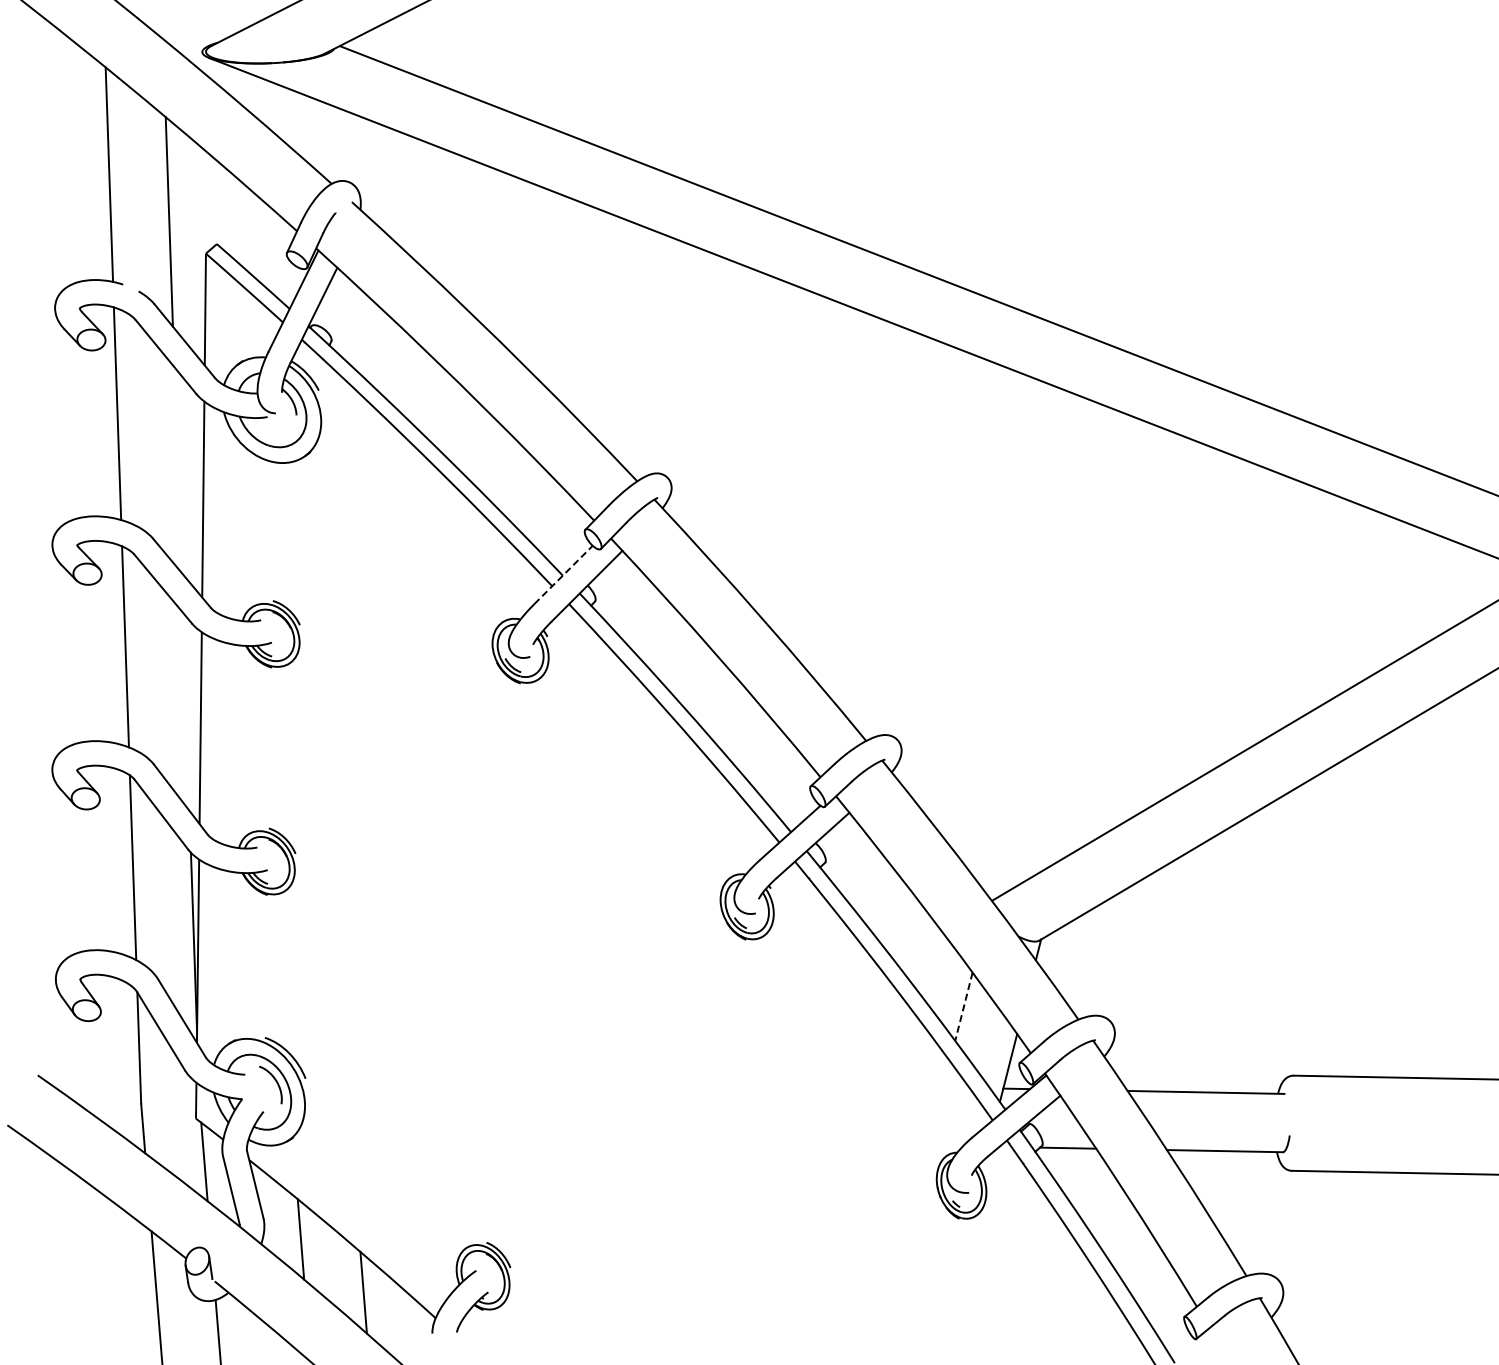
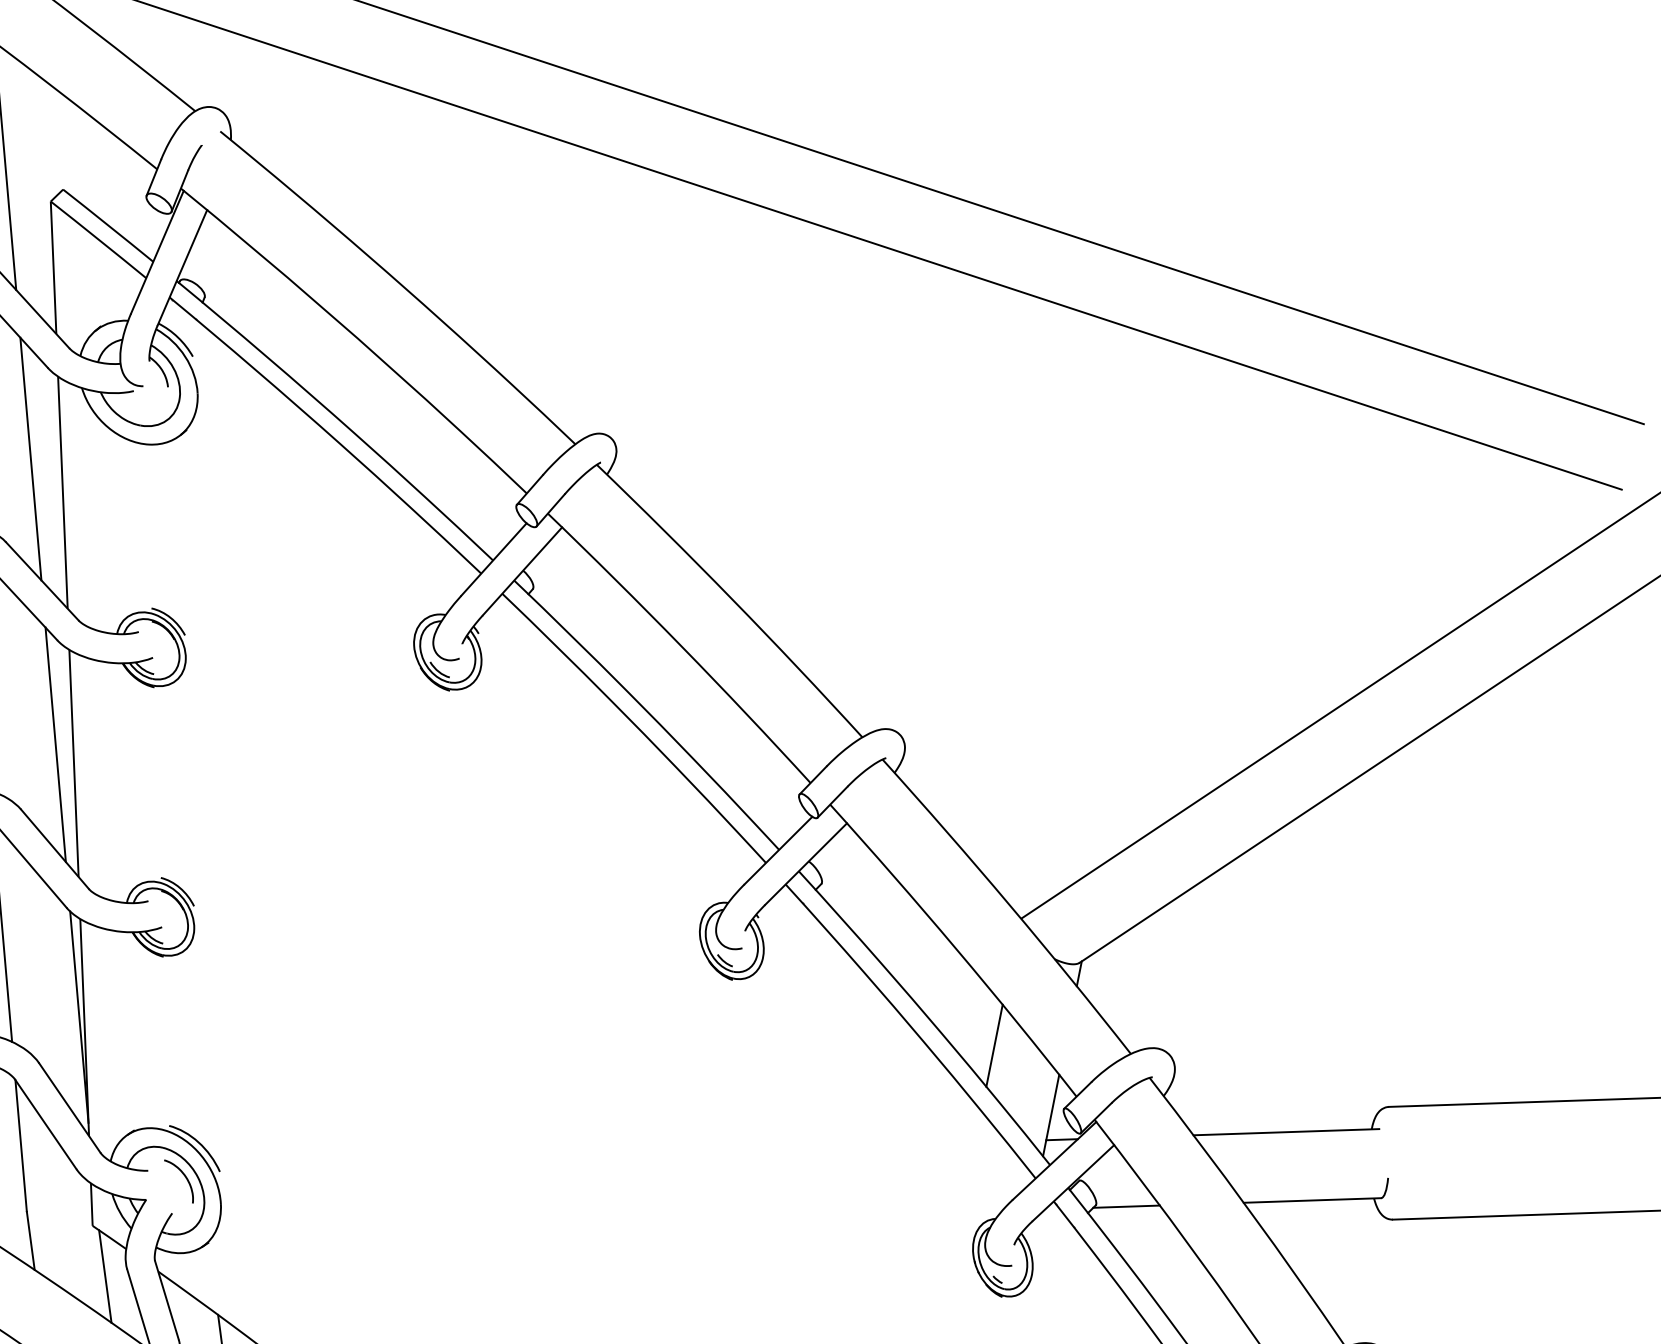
line: (177, 469) -> (30, 458), added
line: (563, 574) -> (493, 559), dashed -> solid
line: (185, 711) -> (54, 744), added
line: (963, 1007) -> (994, 1046), dashed -> solid

